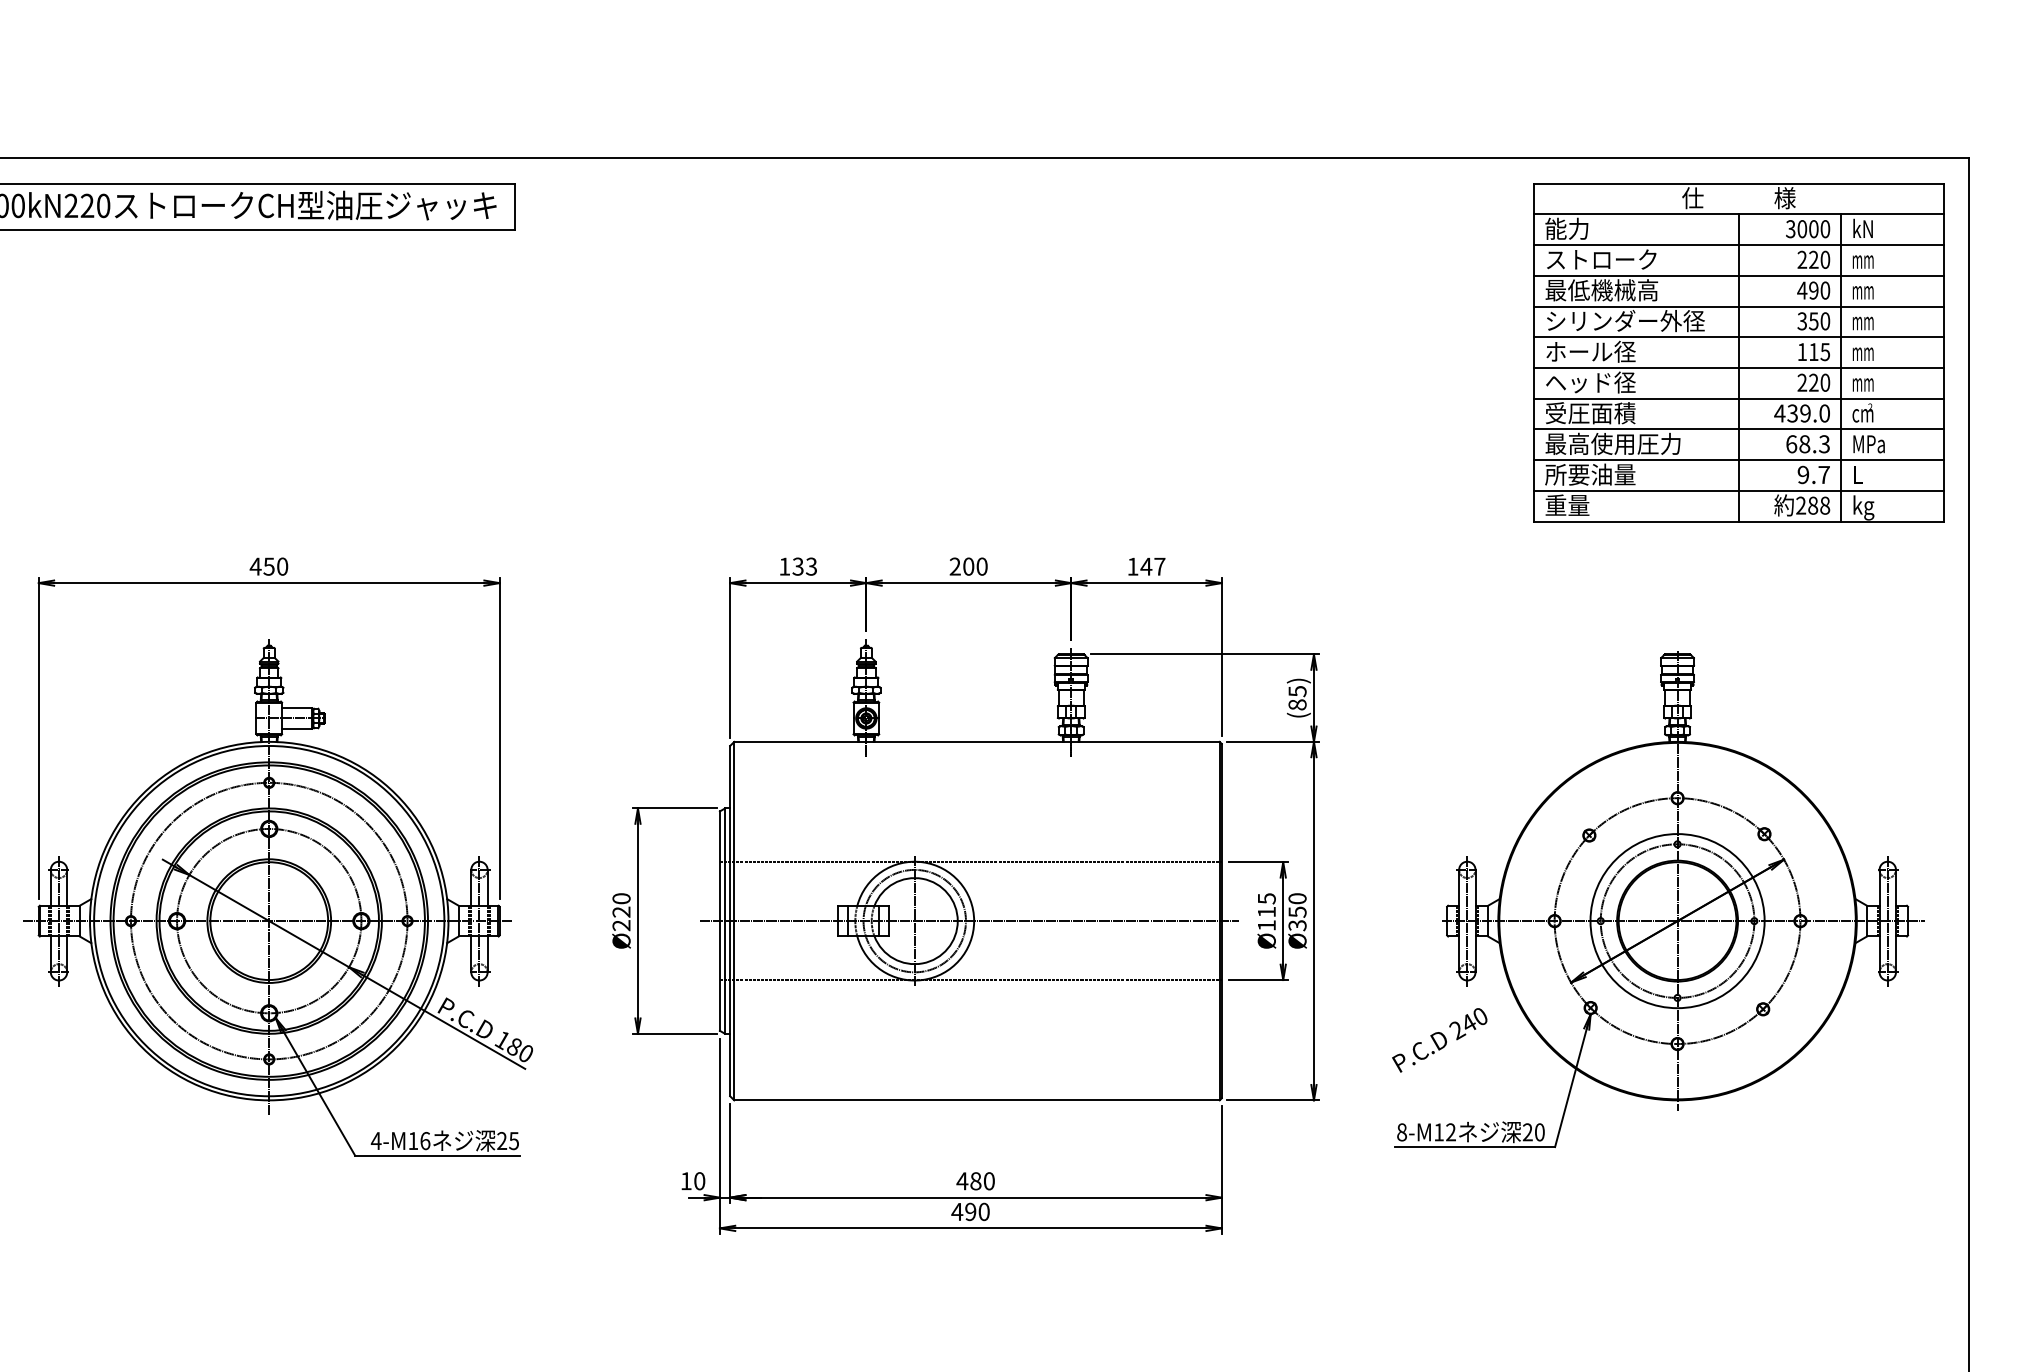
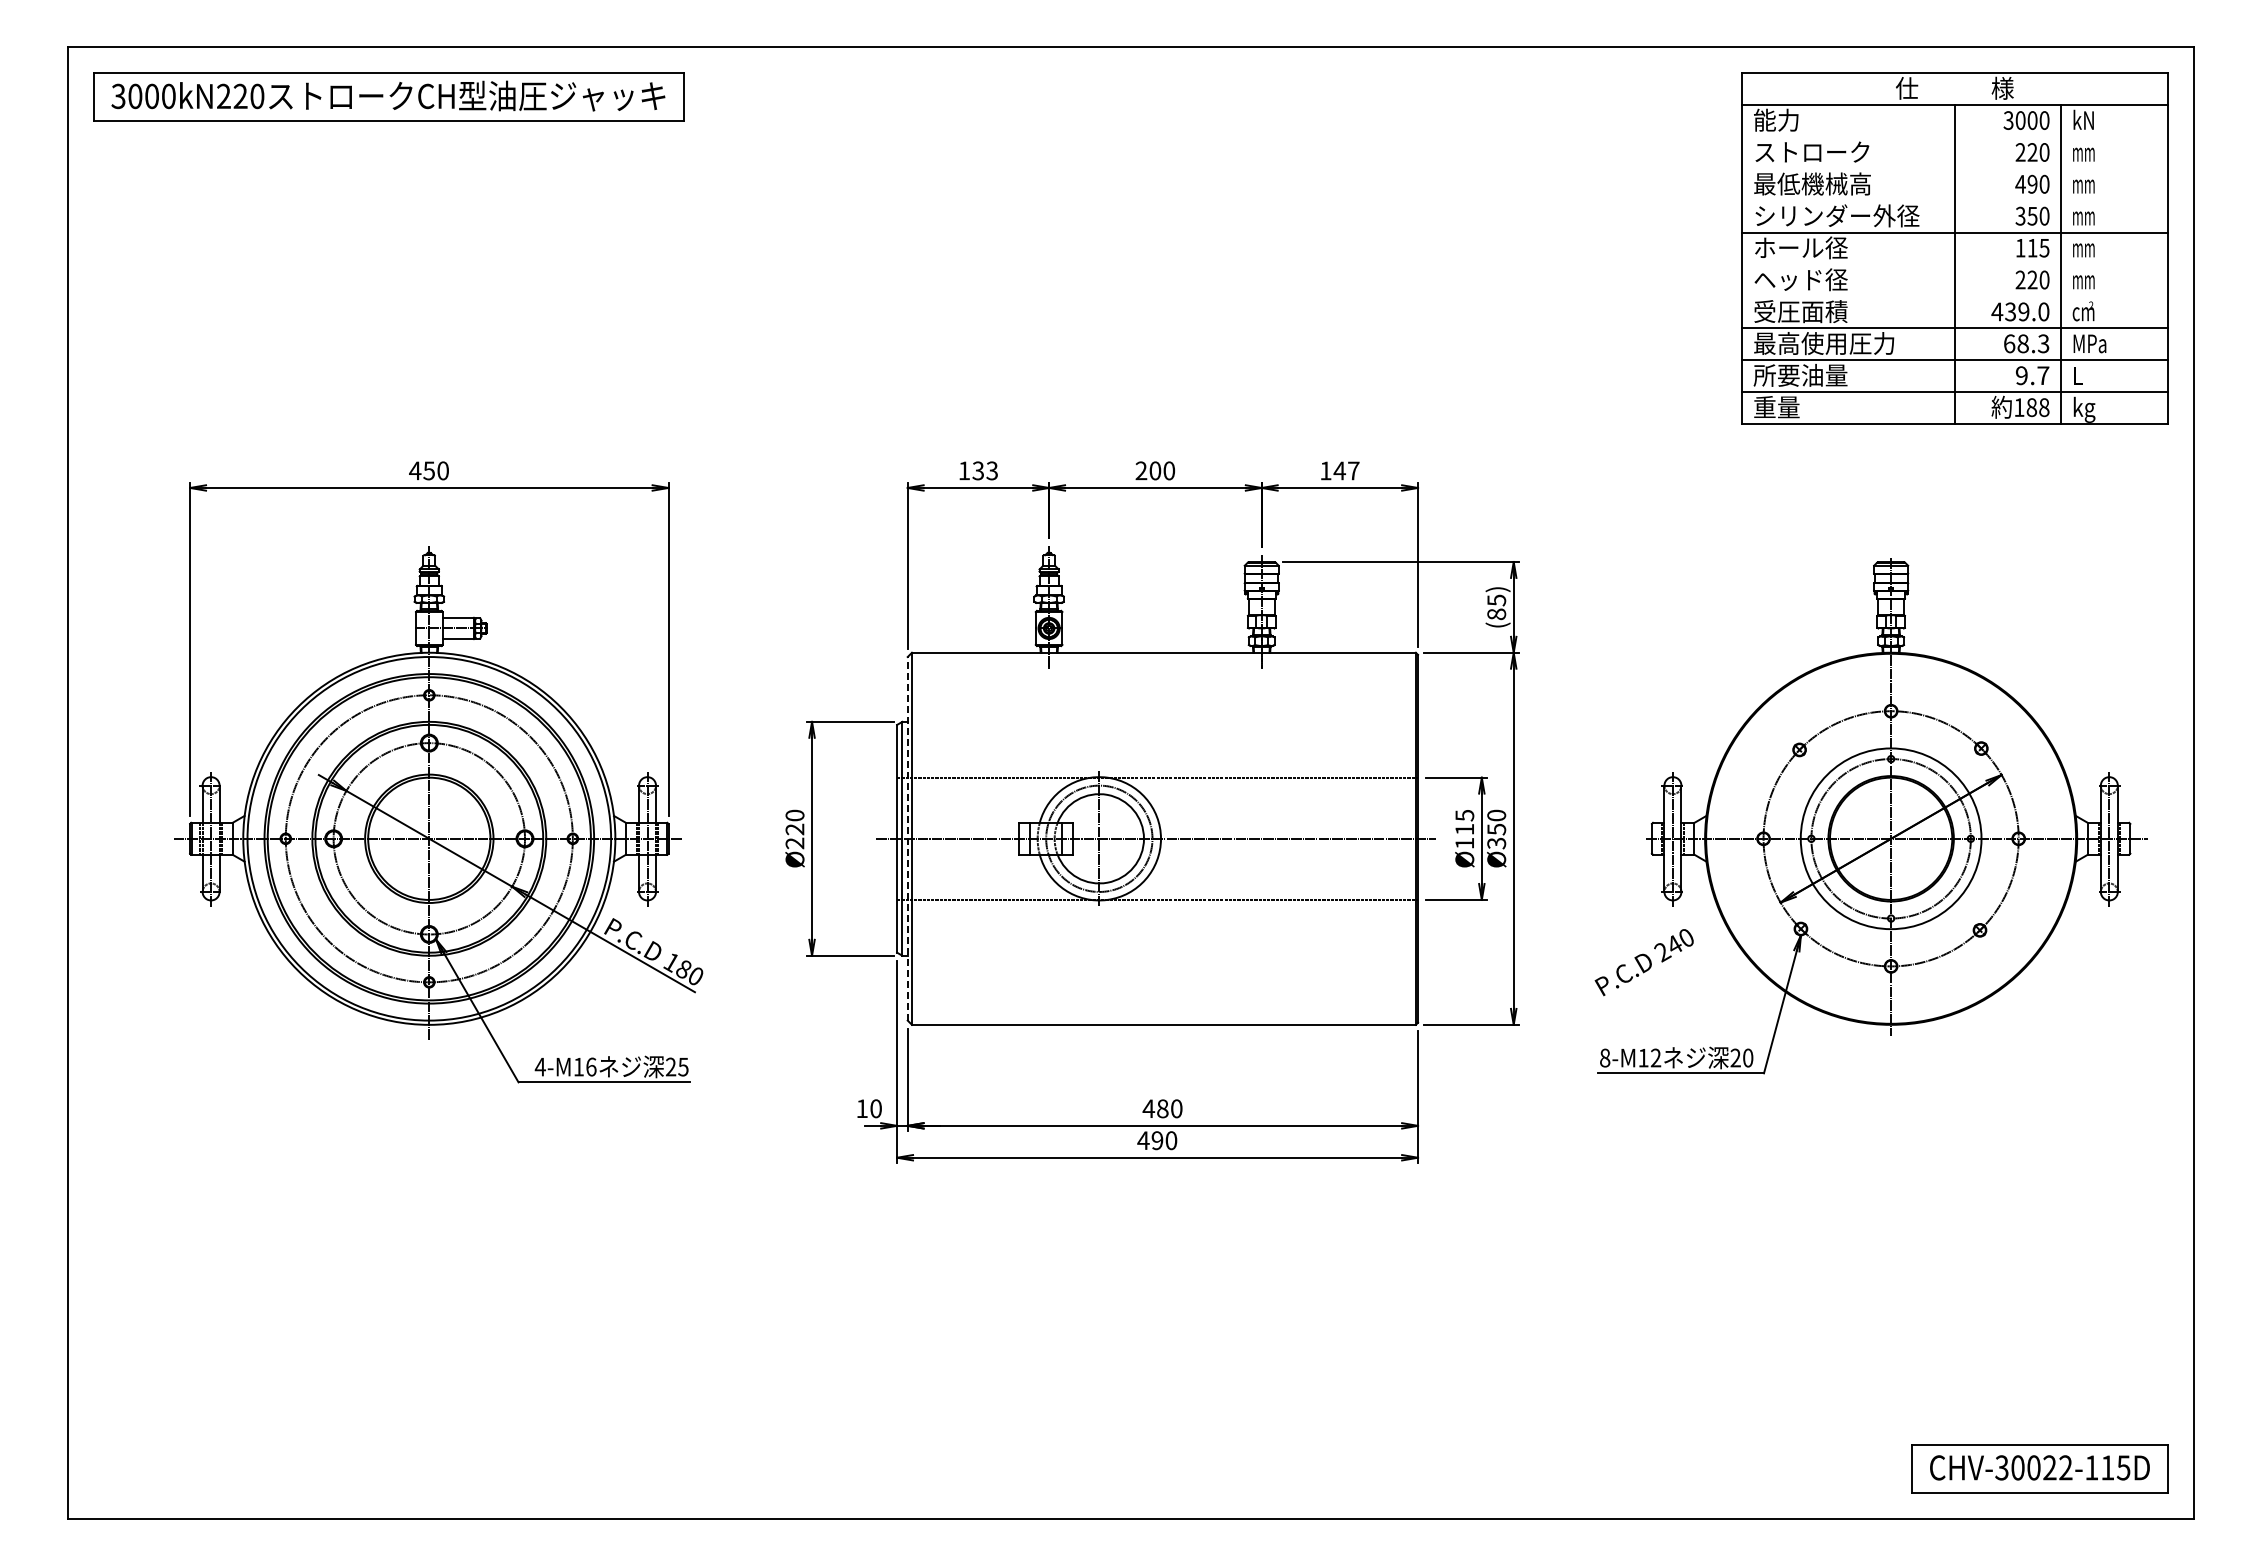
line: (1738, 245) -> (1954, 137), removed
line: (1738, 276) -> (1954, 169), removed
line: (1738, 306) -> (1954, 200), removed
line: (1738, 367) -> (1954, 264), removed
line: (1738, 398) -> (1954, 296), removed
text: (1801, 505) -> (2019, 407), 288 -> 188
line: (729, 920) -> (907, 838), solid -> dashed

